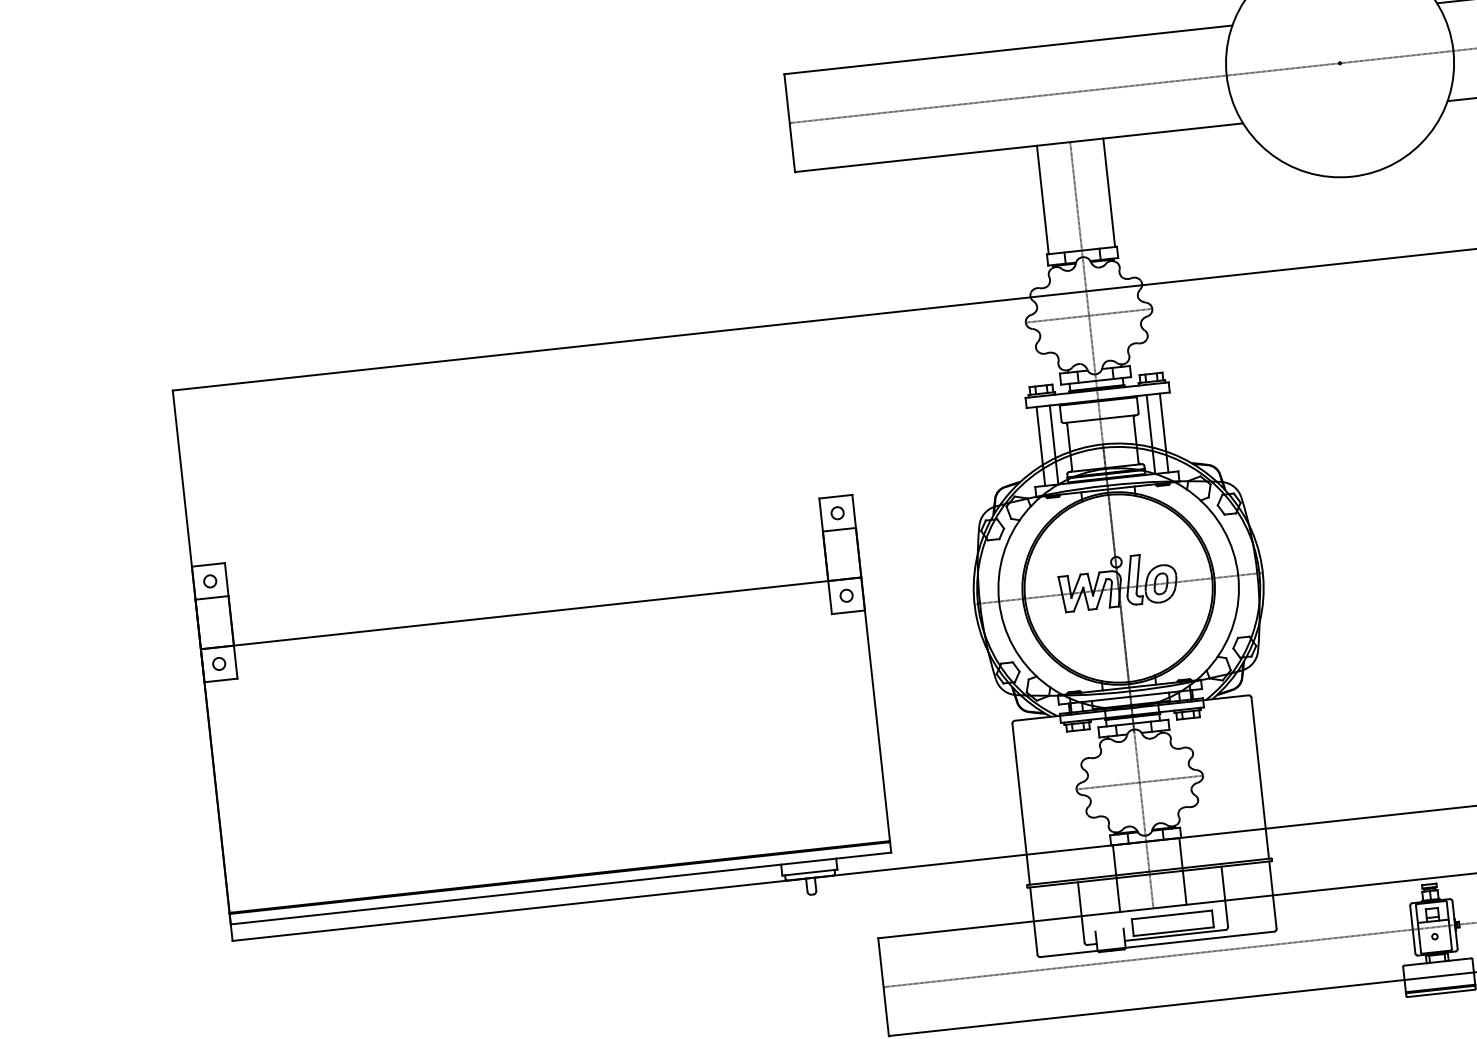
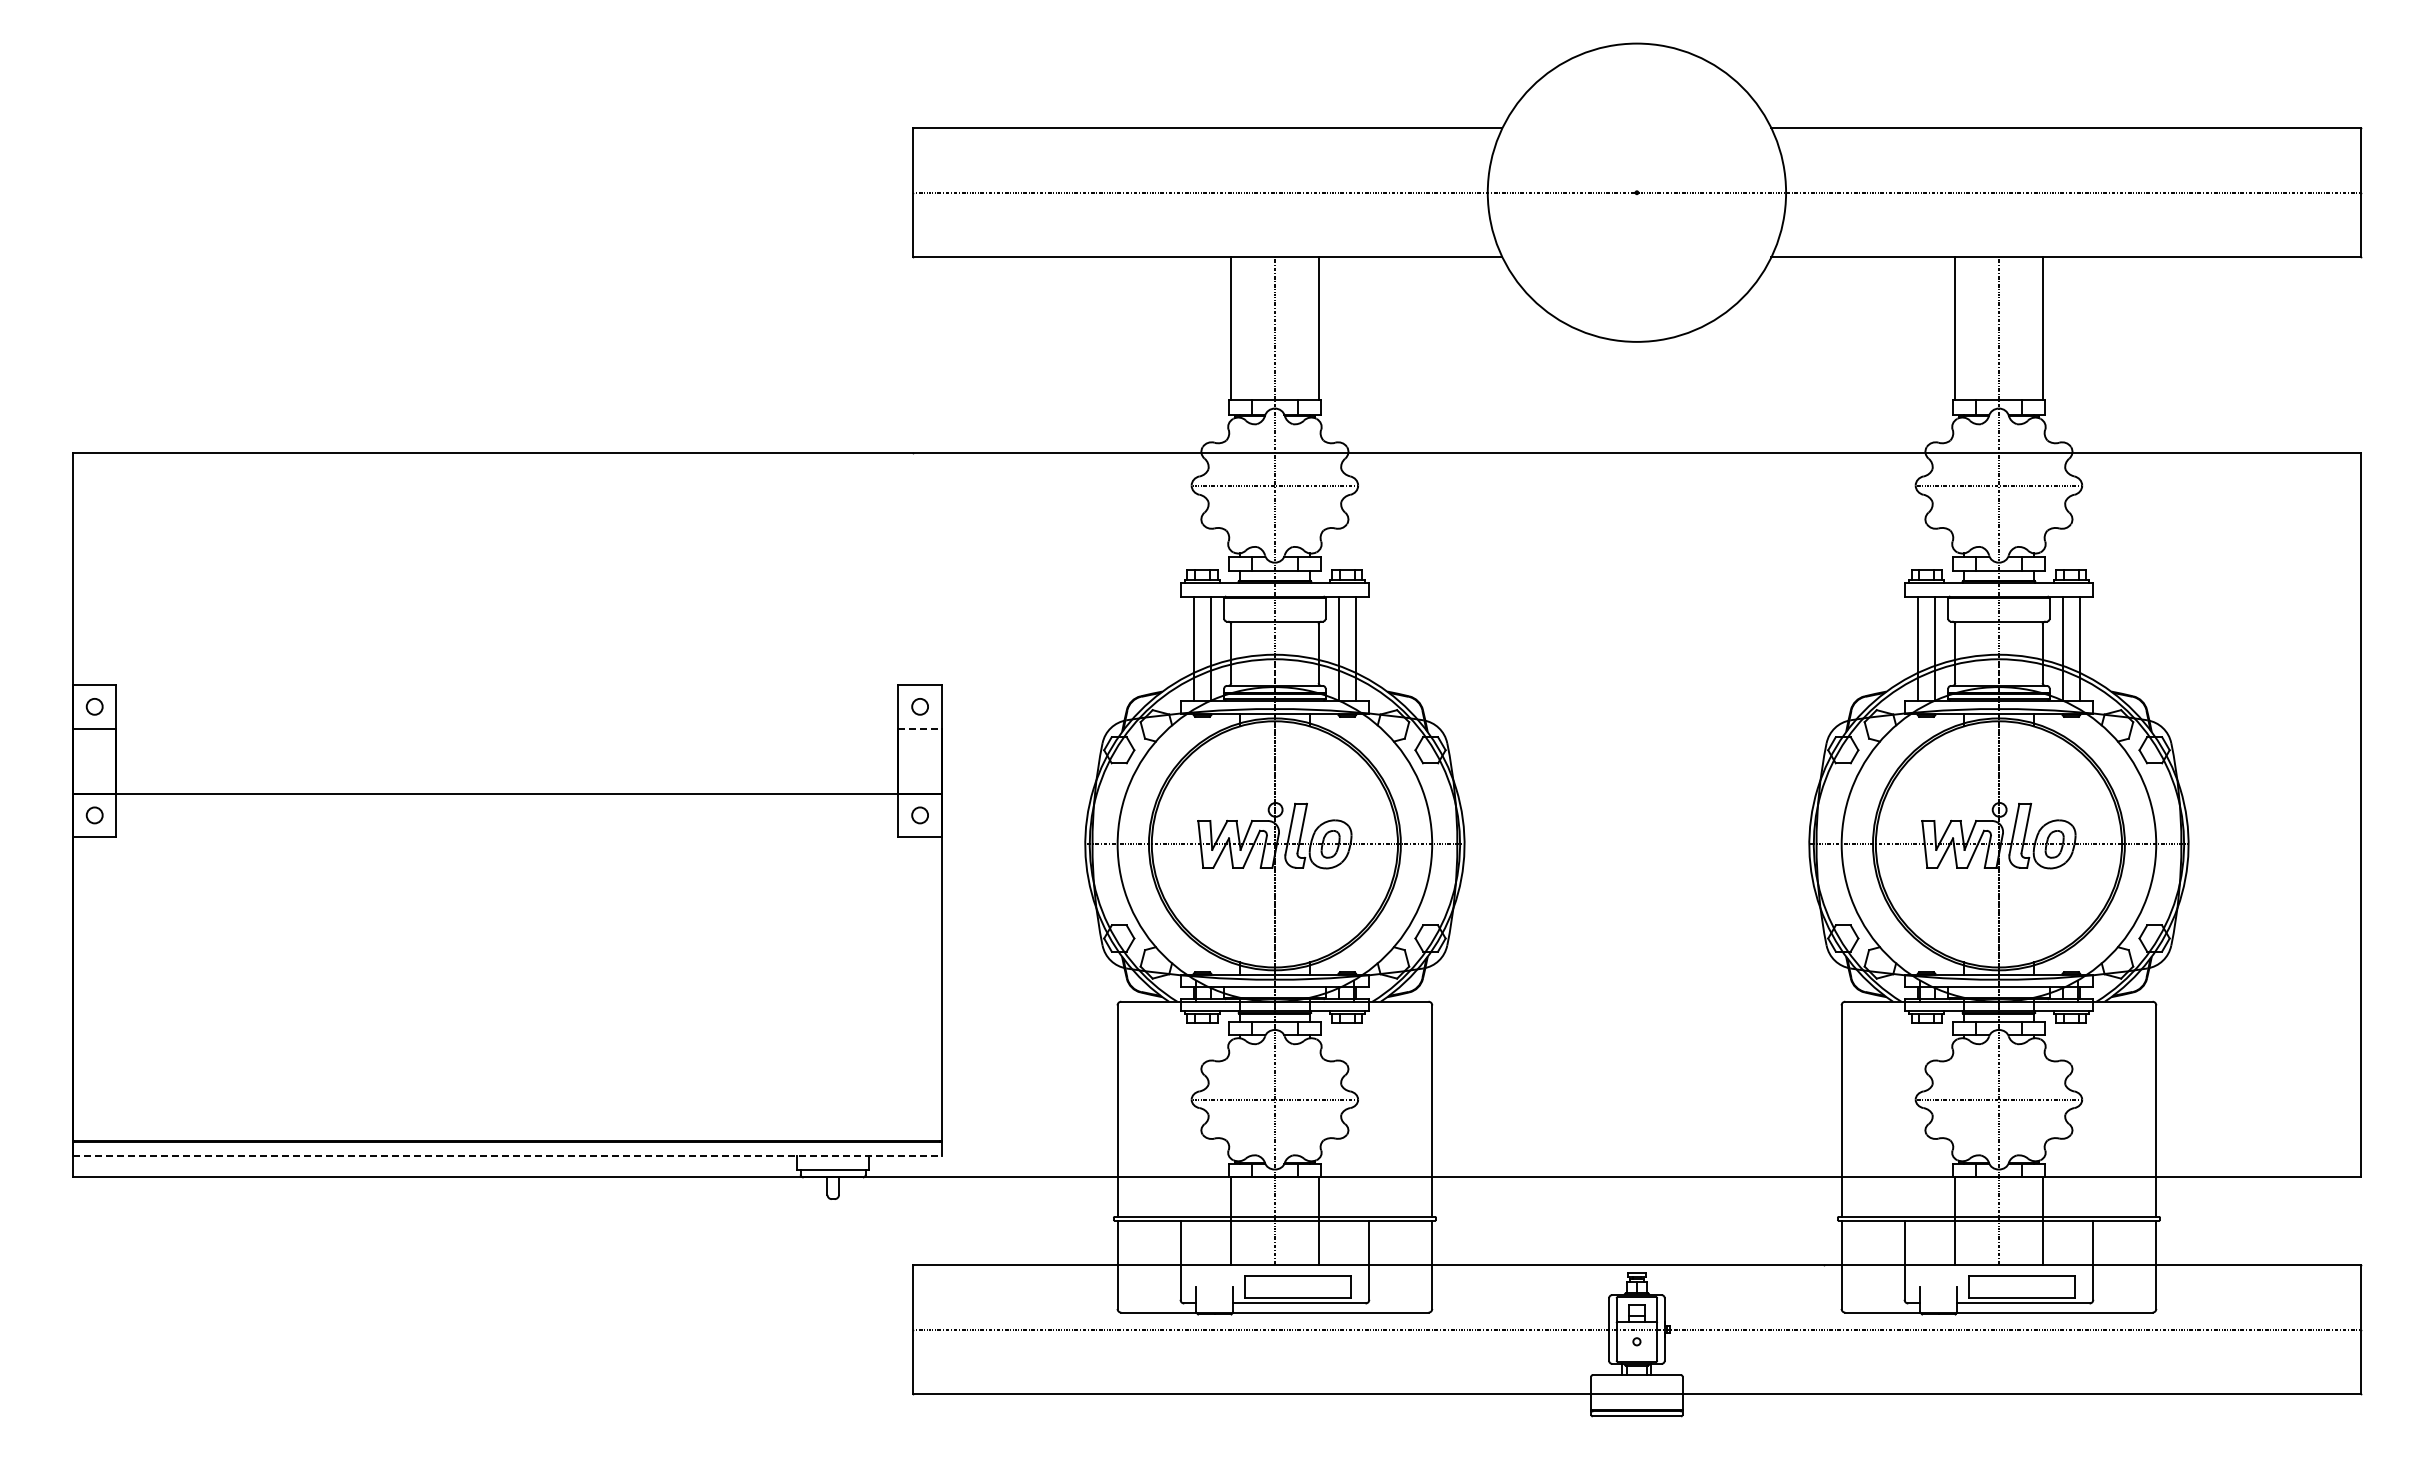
line: (839, 529) -> (920, 728), solid -> dashed
line: (561, 888) -> (507, 1155), solid -> dashed

